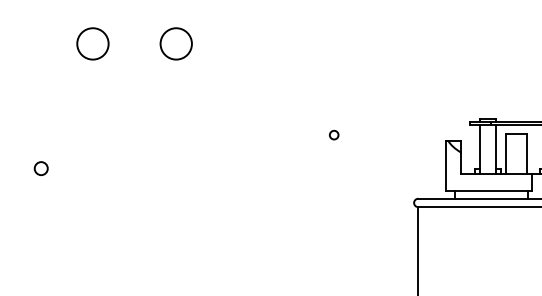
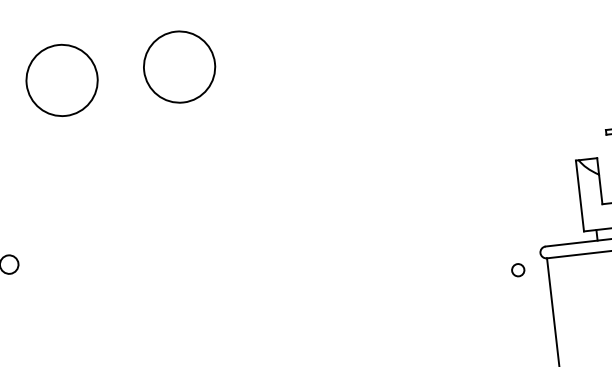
circle: (92, 43) -> (61, 79), size x1.6
circle: (175, 43) -> (178, 66), size x1.6
circle: (334, 134) -> (518, 269), moved

